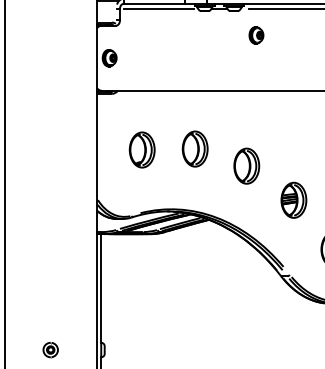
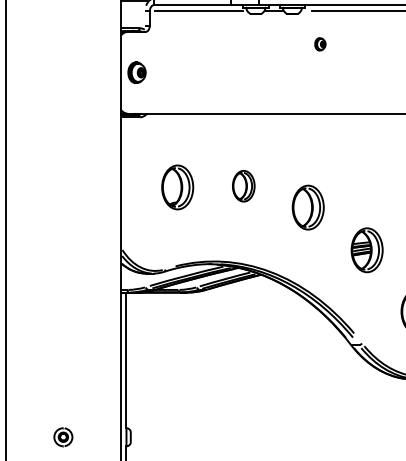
part: (256, 35) -> (320, 44), size x0.6
part: (194, 148) -> (242, 185), size x0.7

